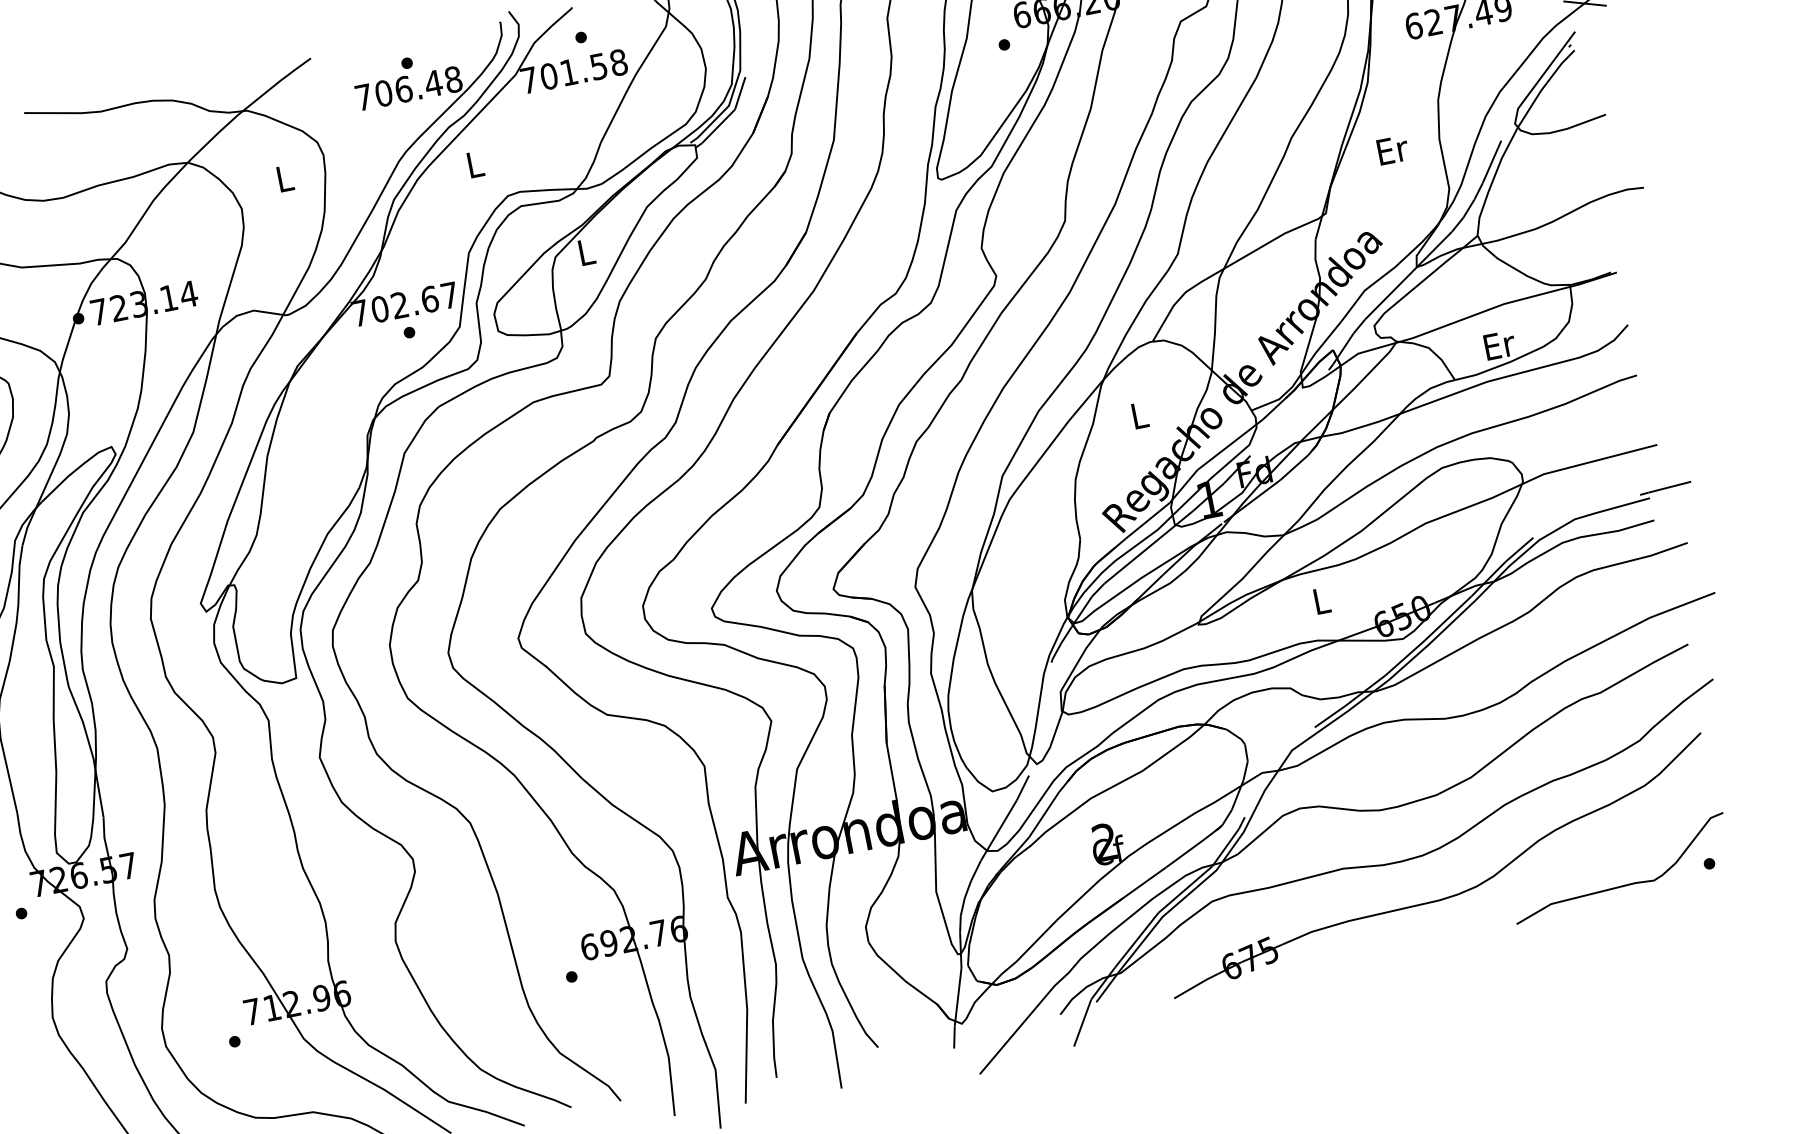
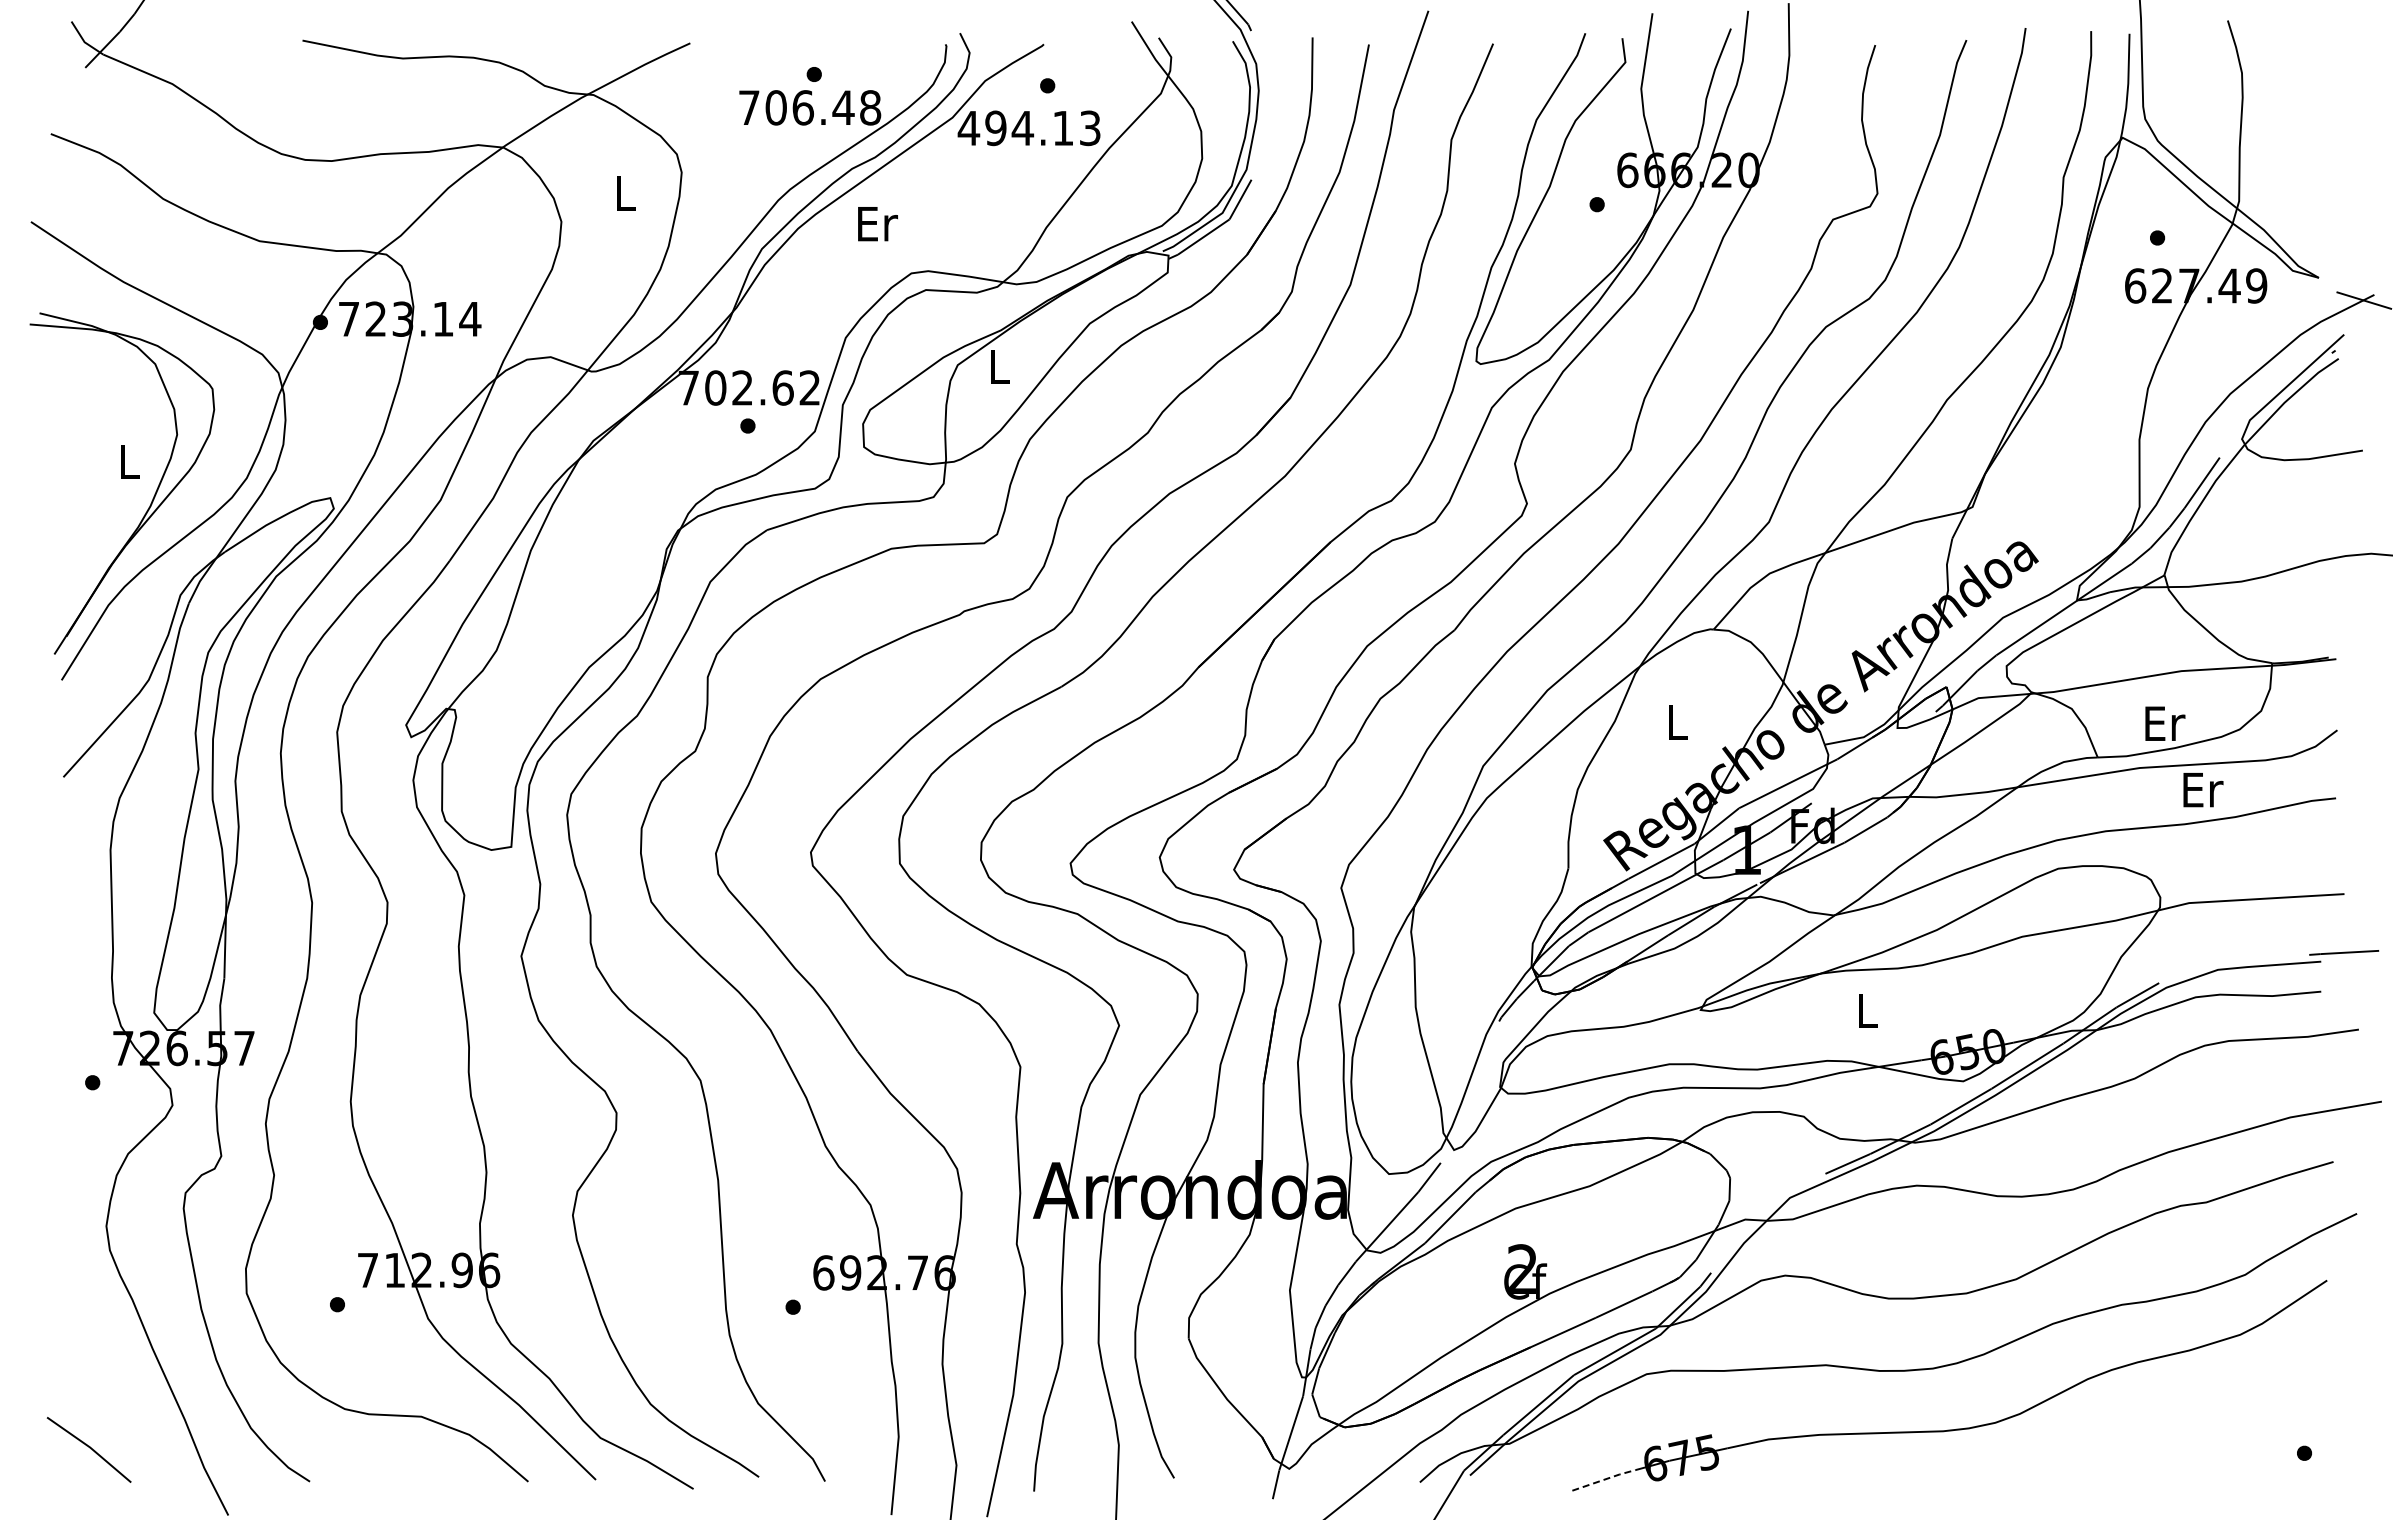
text: (573, 71) -> (1028, 128), 701.58 -> 494.13
text: (1393, 150) -> (2203, 790), moved
text: (476, 164) -> (878, 224), L -> Er
text: (449, 295) -> (809, 387), 702.67 -> 702.62
curve: (1627, 884) -> (2192, 1458), removed
line: (1196, 985) -> (1604, 1479), solid -> dashed

